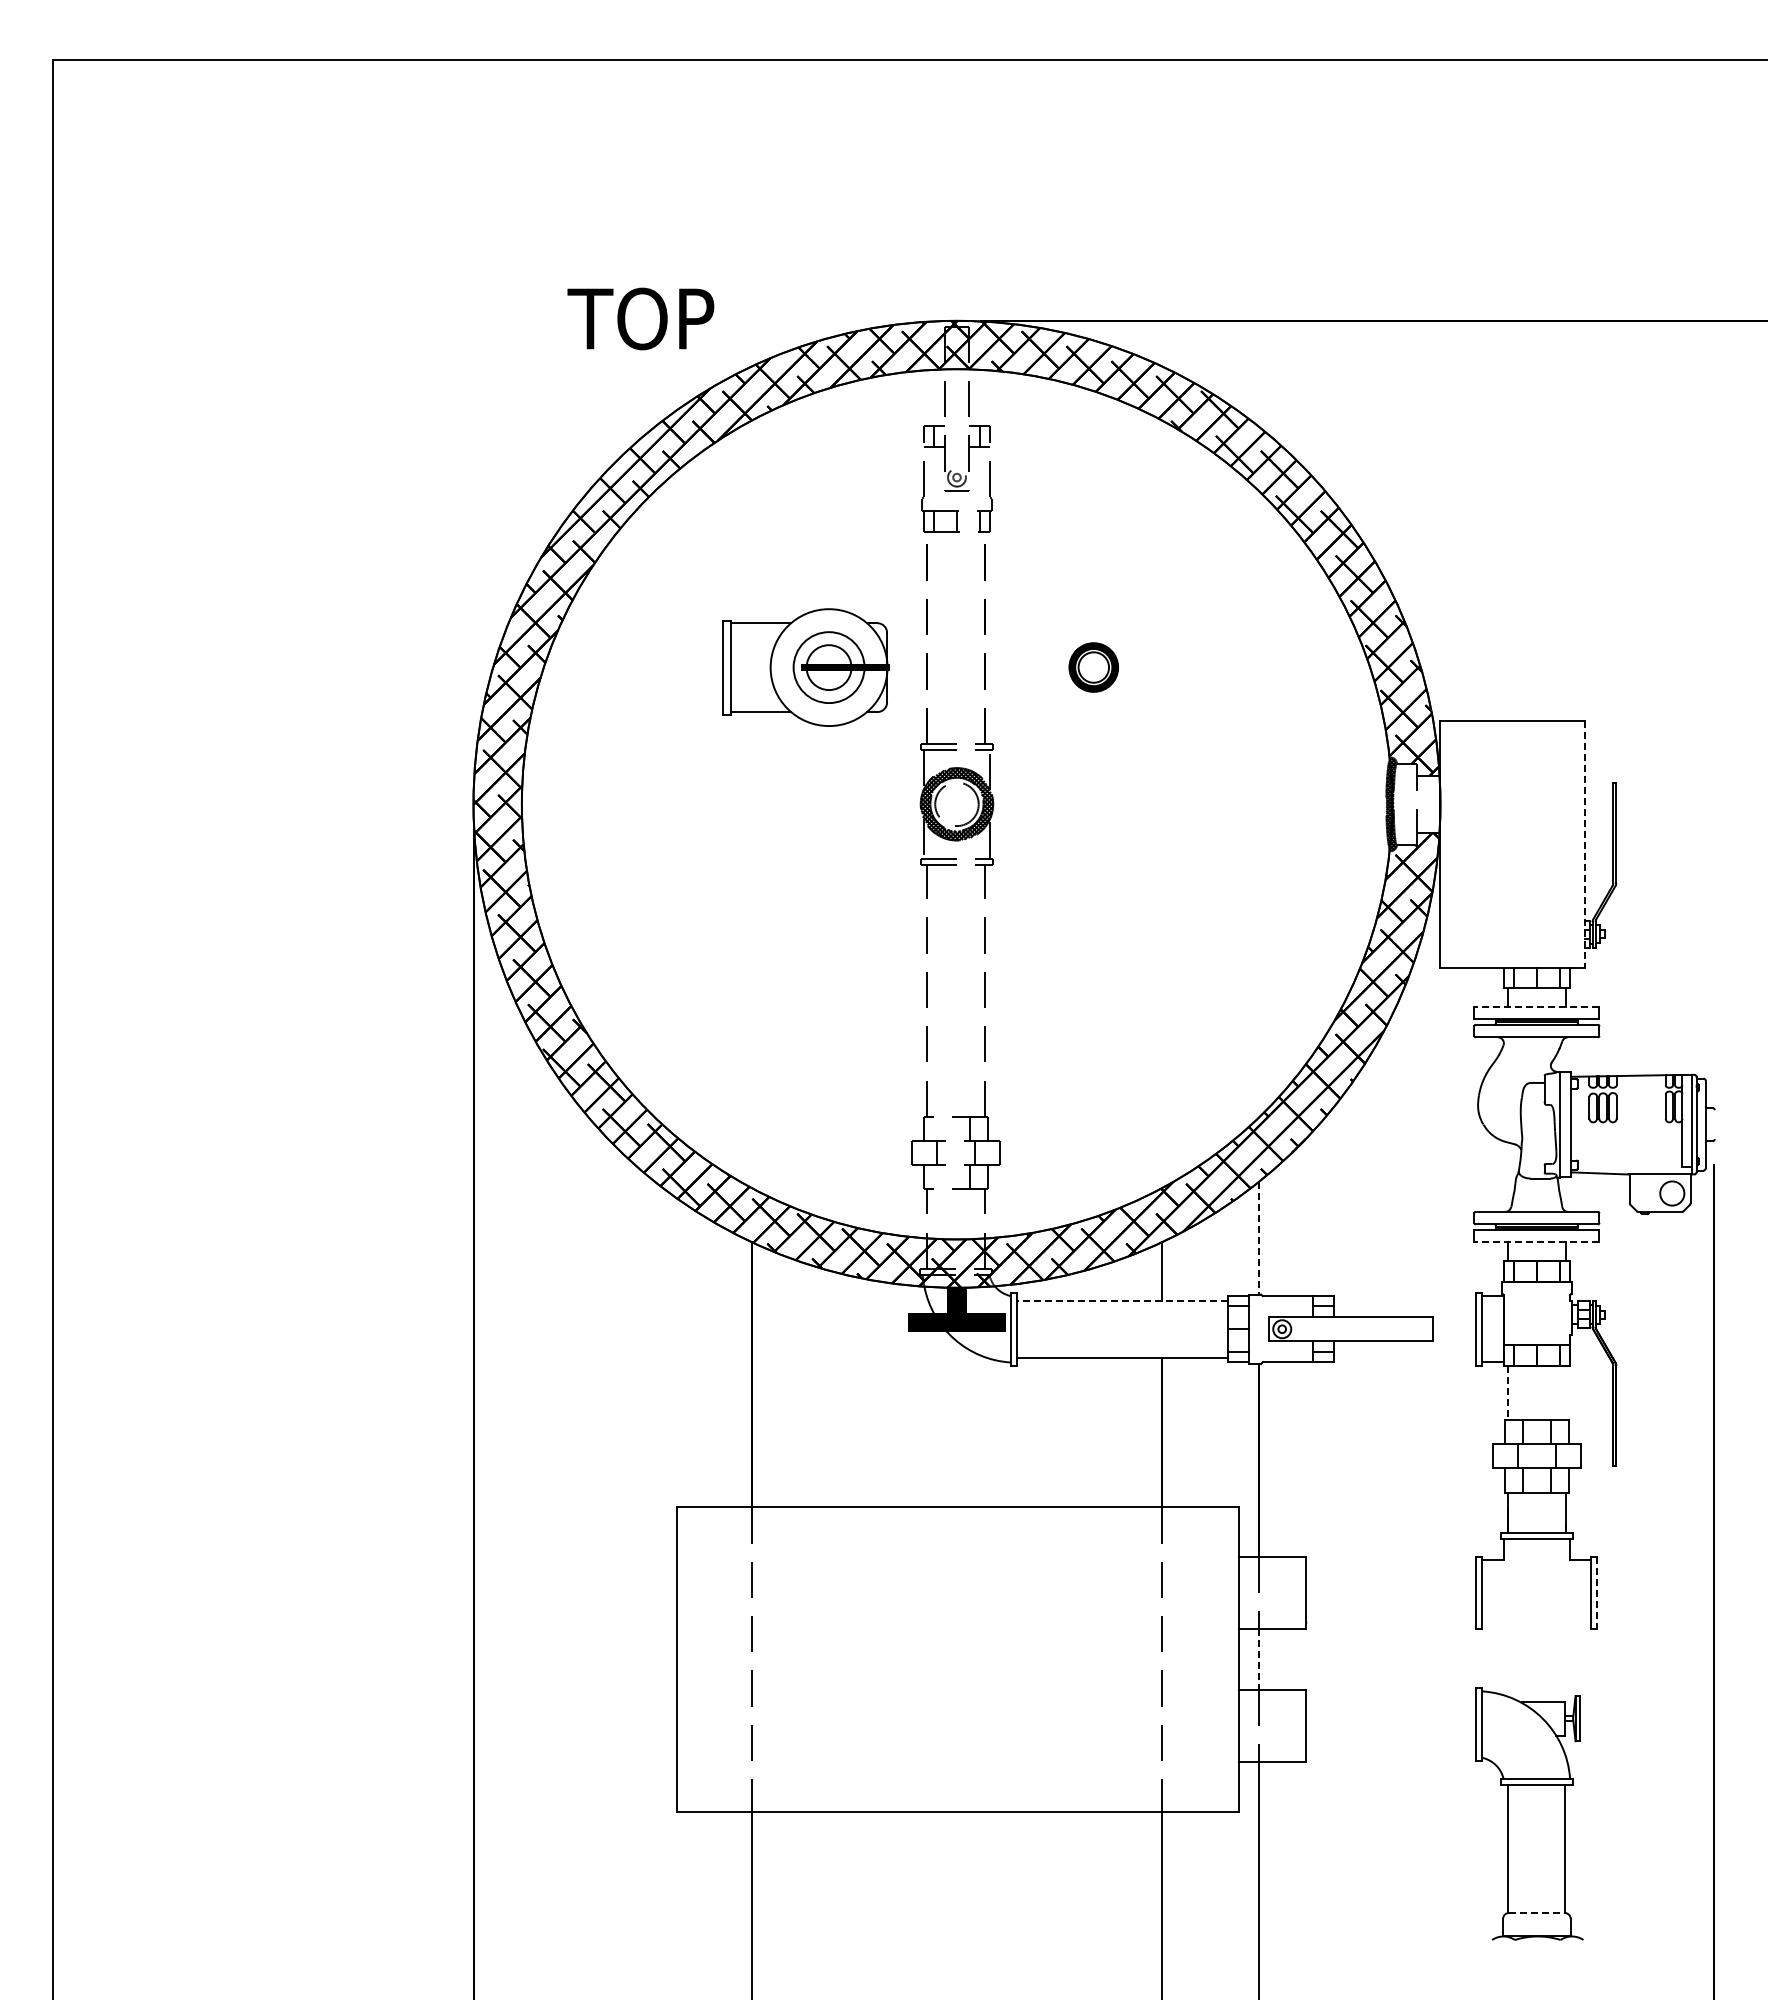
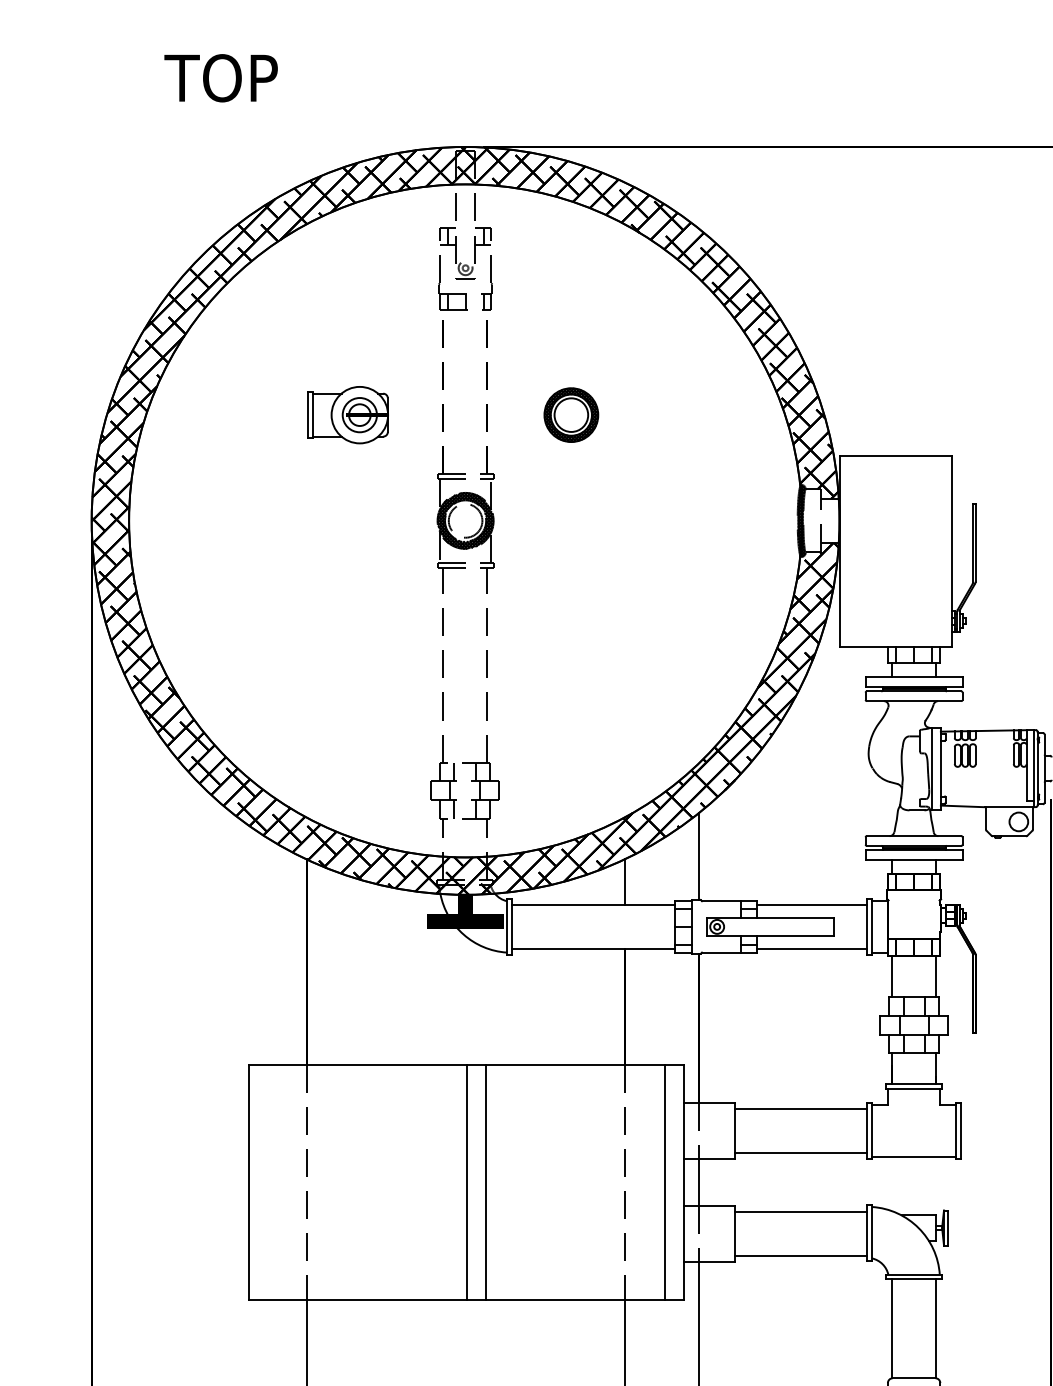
text: (640, 318) -> (220, 77), moved
part: (805, 667) -> (348, 415), size x0.62
part: (1093, 667) -> (571, 415), size x1.43
line: (1585, 844) -> (951, 551), dashed -> solid
line: (1536, 1006) -> (913, 677), dashed -> solid
line: (942, 1128) -> (454, 771), added
line: (942, 1177) -> (454, 809), added
line: (1259, 1238) -> (699, 856), dashed -> solid
line: (1536, 1242) -> (913, 859), dashed -> solid
line: (1122, 1300) -> (593, 904), dashed -> solid
line: (1404, 1300) -> (811, 904), added
line: (1404, 1357) -> (811, 948), added
line: (1508, 1393) -> (892, 976), dashed -> solid
line: (1565, 1393) -> (936, 976), added
line: (1390, 1564) -> (800, 1108), added
line: (1597, 1593) -> (960, 1131), dashed -> solid
line: (1390, 1621) -> (800, 1152), added
line: (1536, 1626) -> (913, 1156), added
line: (958, 1659) -> (466, 1182), added
line: (983, 1659) -> (486, 1182), added
line: (1215, 1659) -> (665, 1182), added
line: (1259, 1660) -> (699, 1183), dashed -> solid
line: (1390, 1697) -> (800, 1211), added
line: (1390, 1754) -> (800, 1255), added
line: (1536, 1912) -> (913, 1377), dashed -> solid

